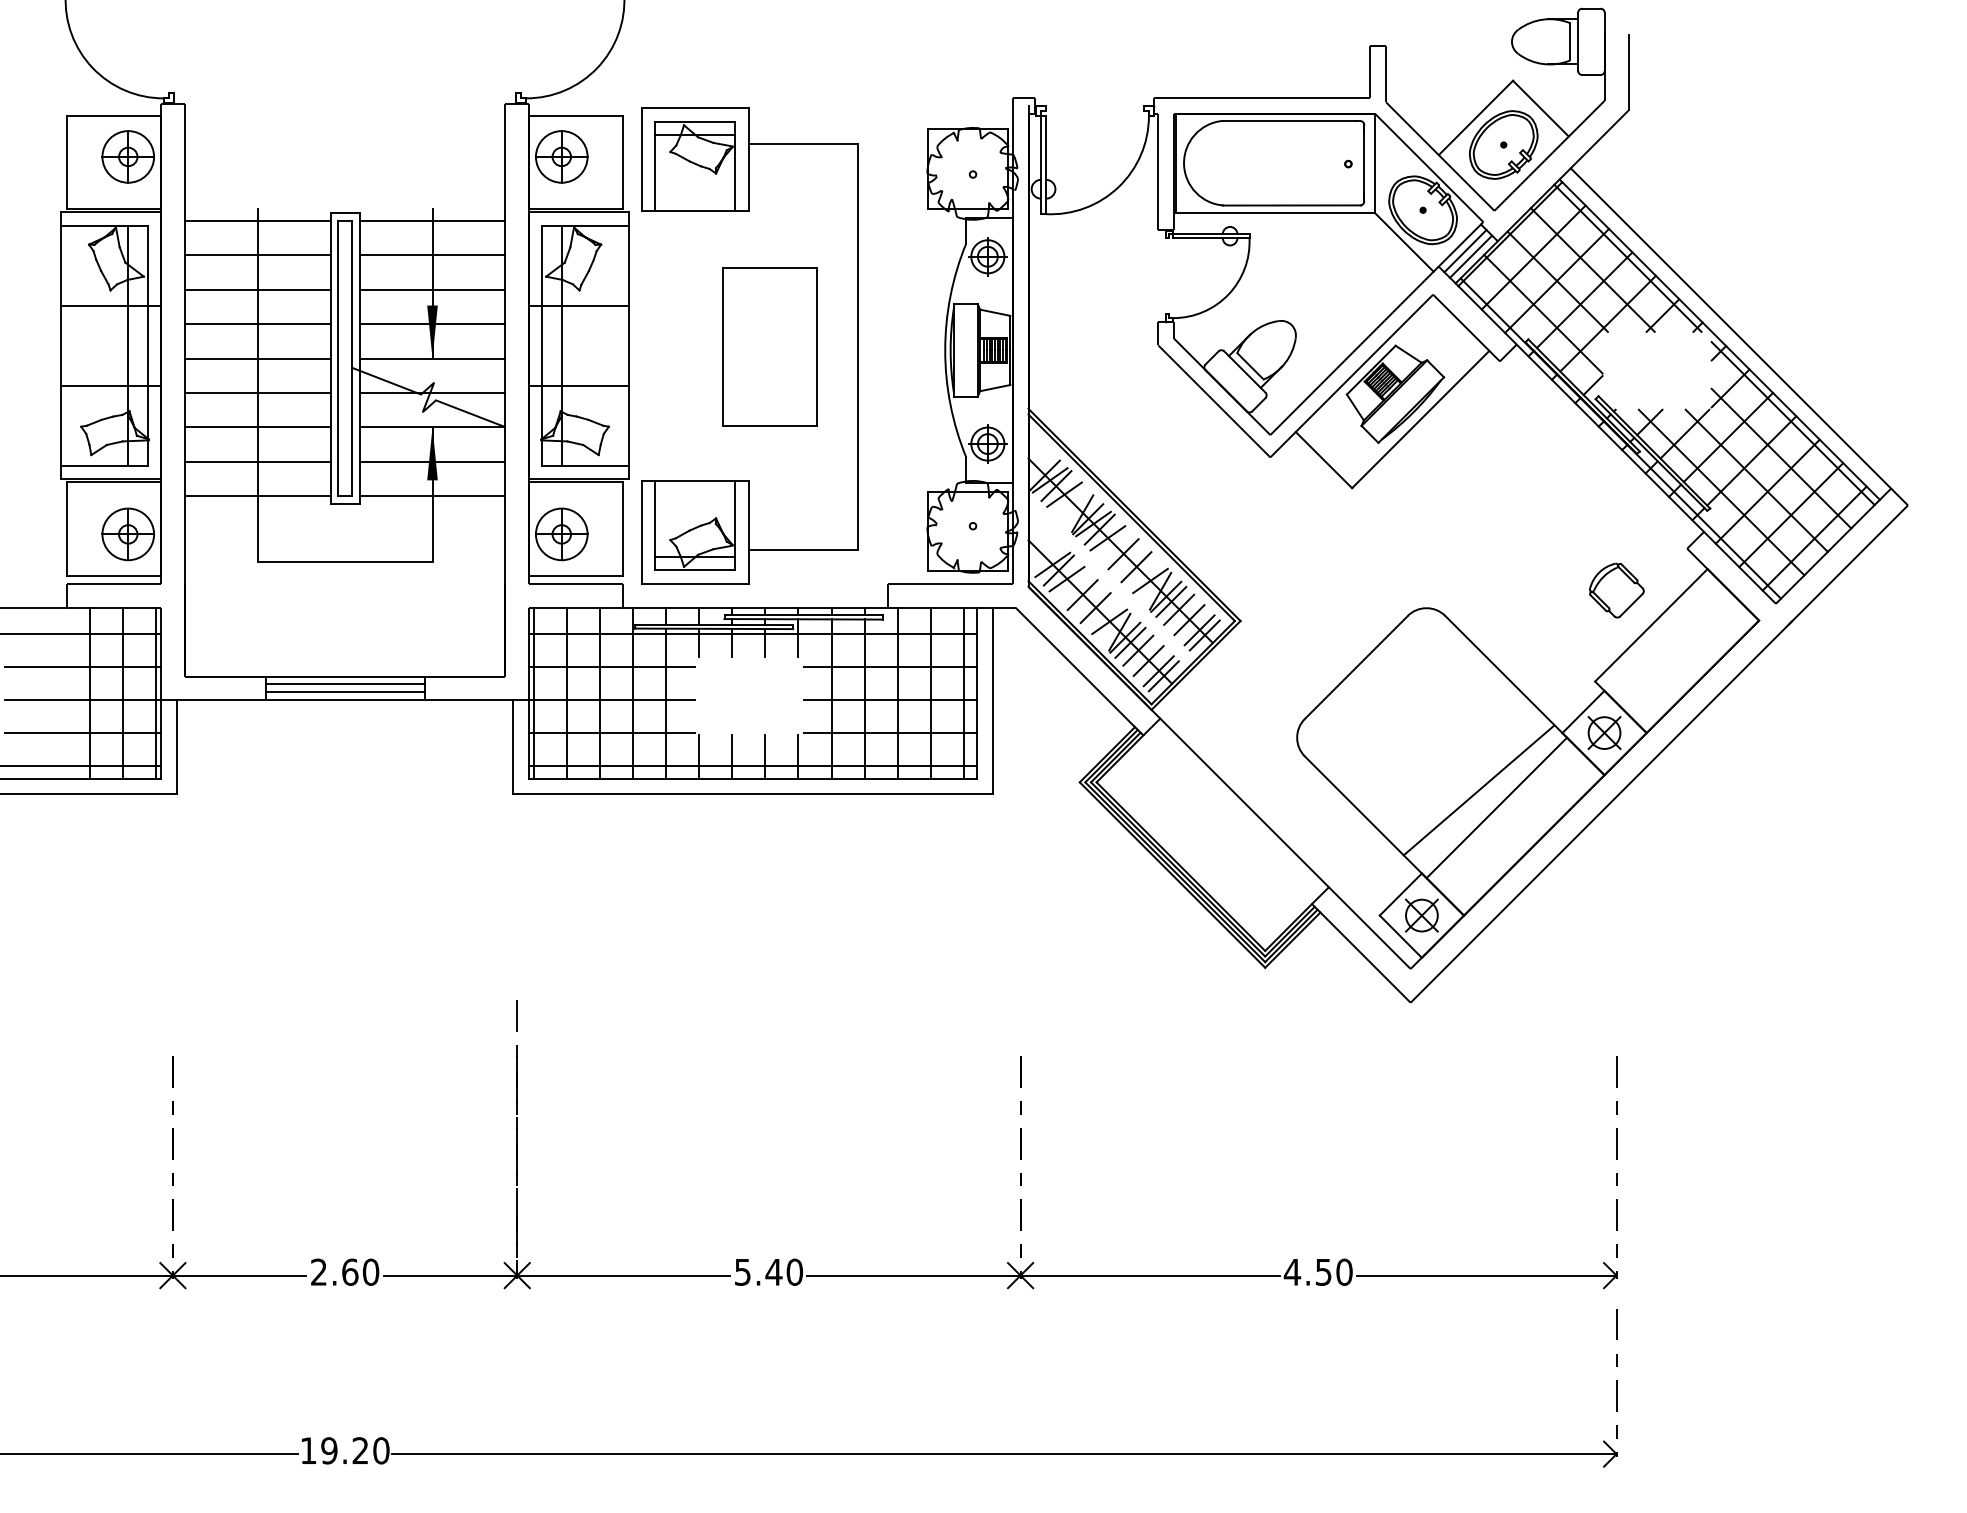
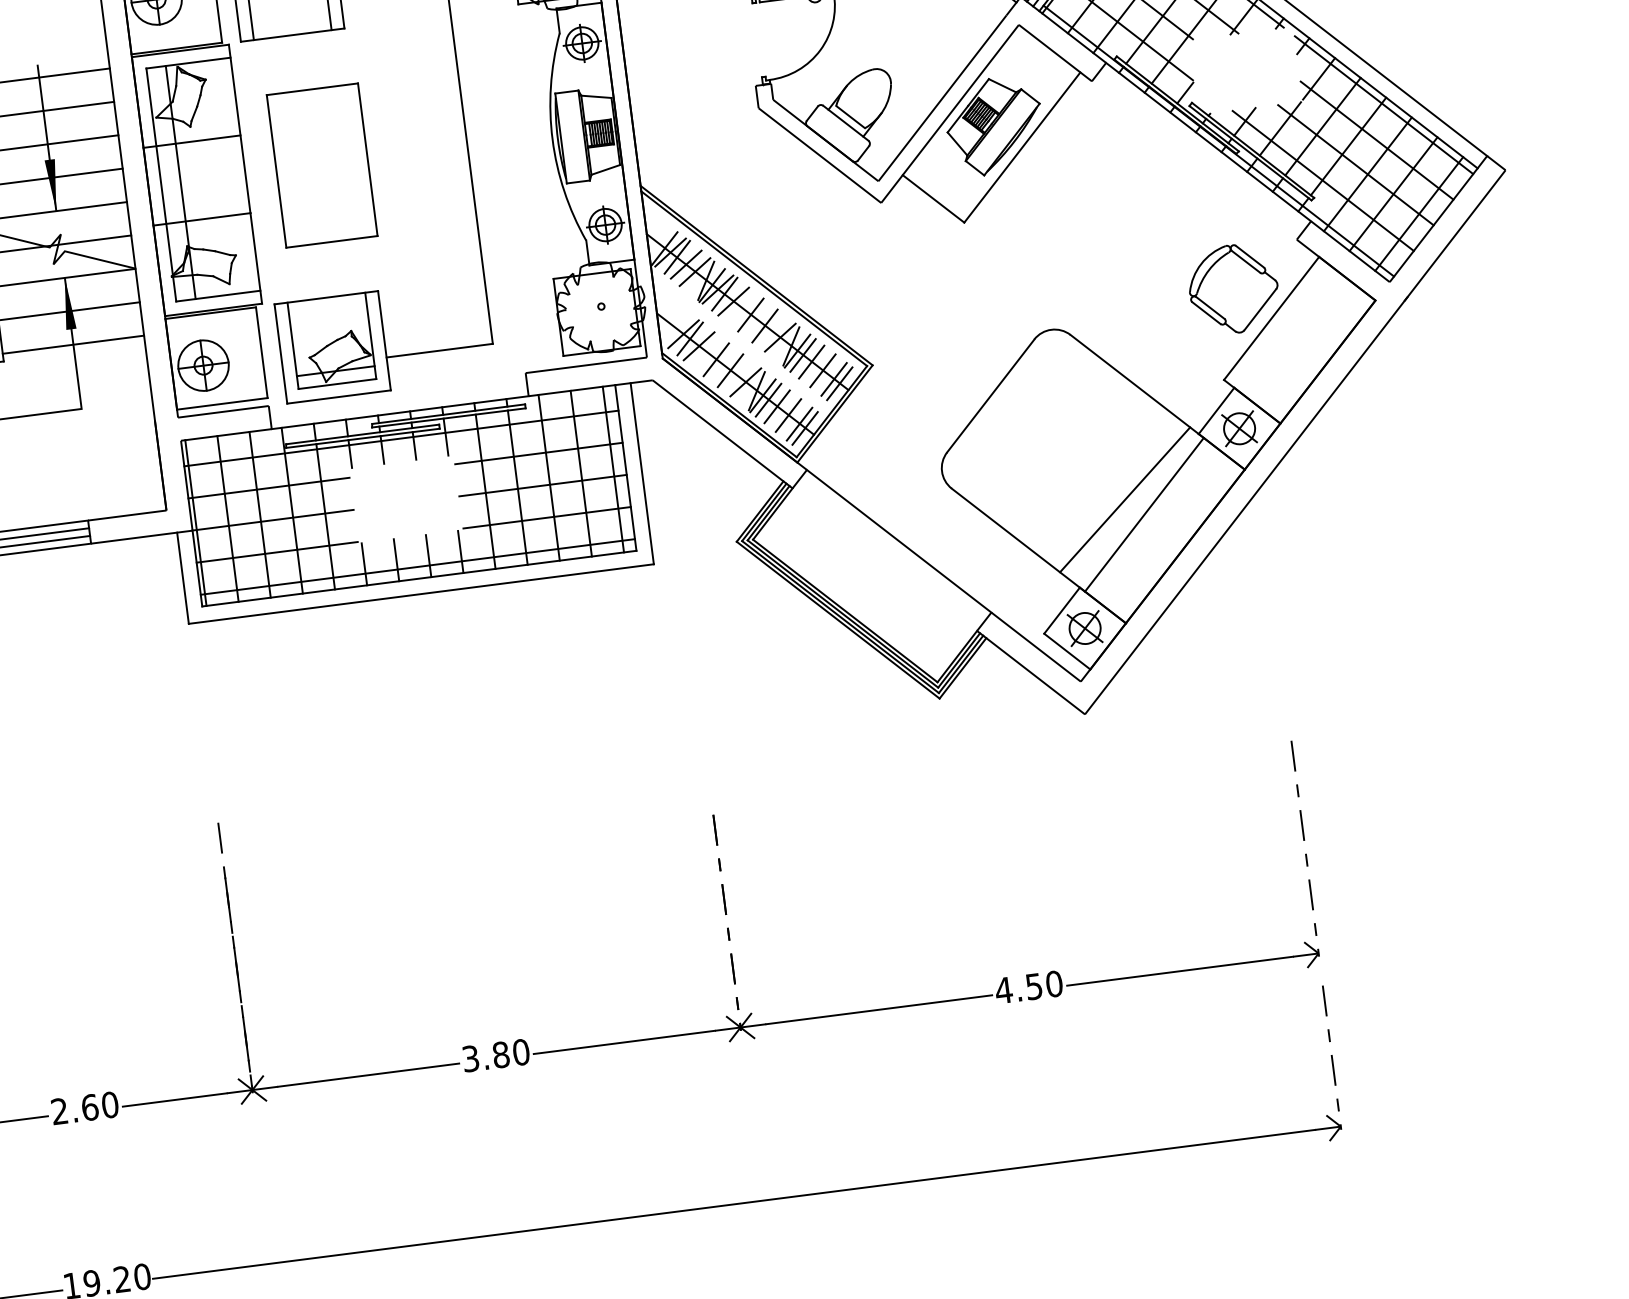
part: (769, 346) -> (321, 165), moved
line: (1072, 503) -> (695, 272), added
part: (1616, 590) -> (1233, 289), size x1.67
text: (758, 1271) -> (485, 1056), 5.40 -> 3.80

